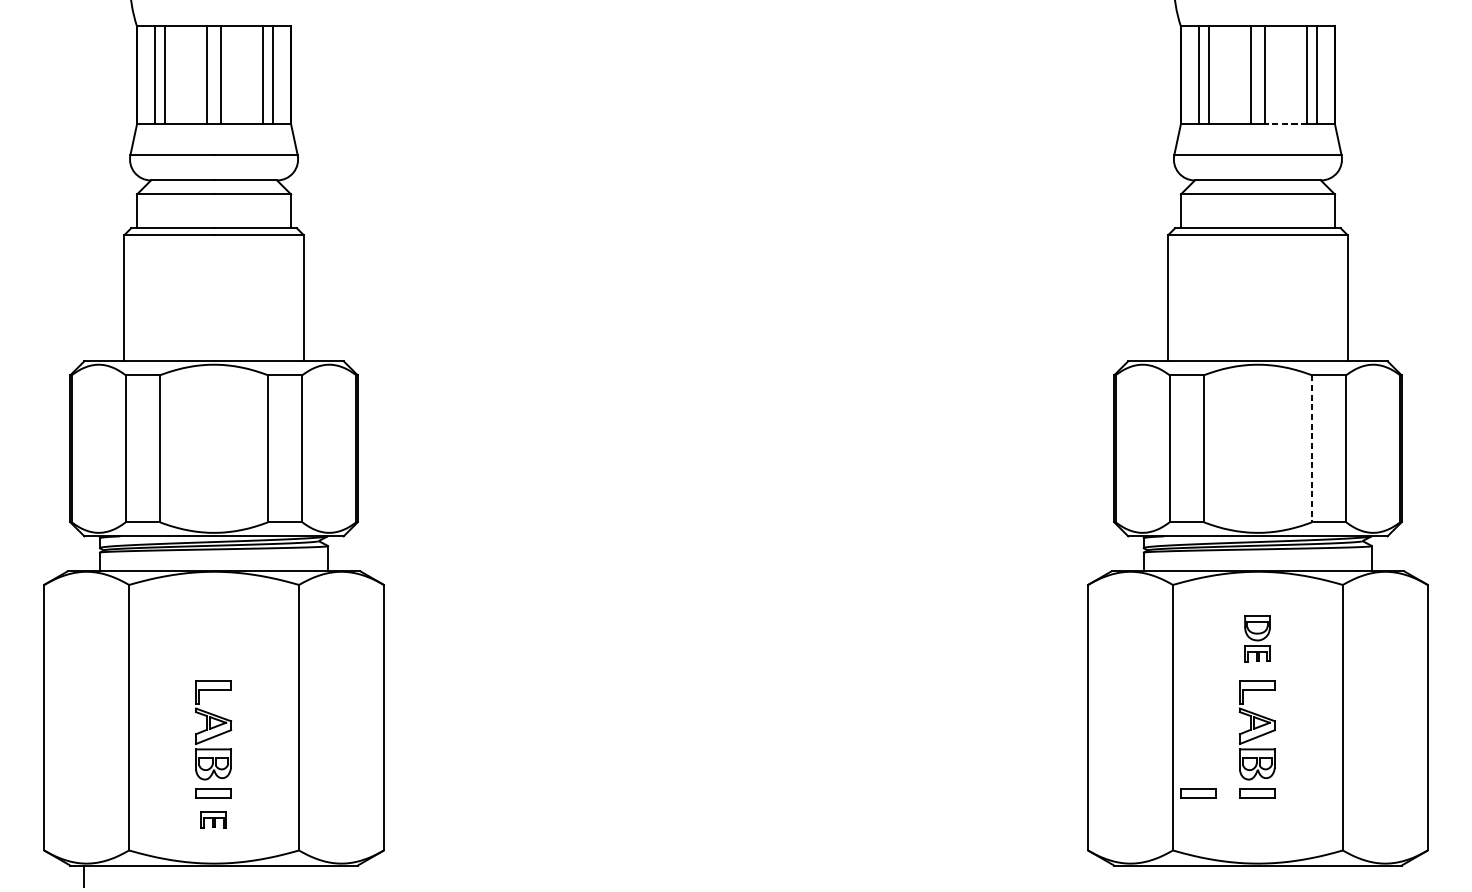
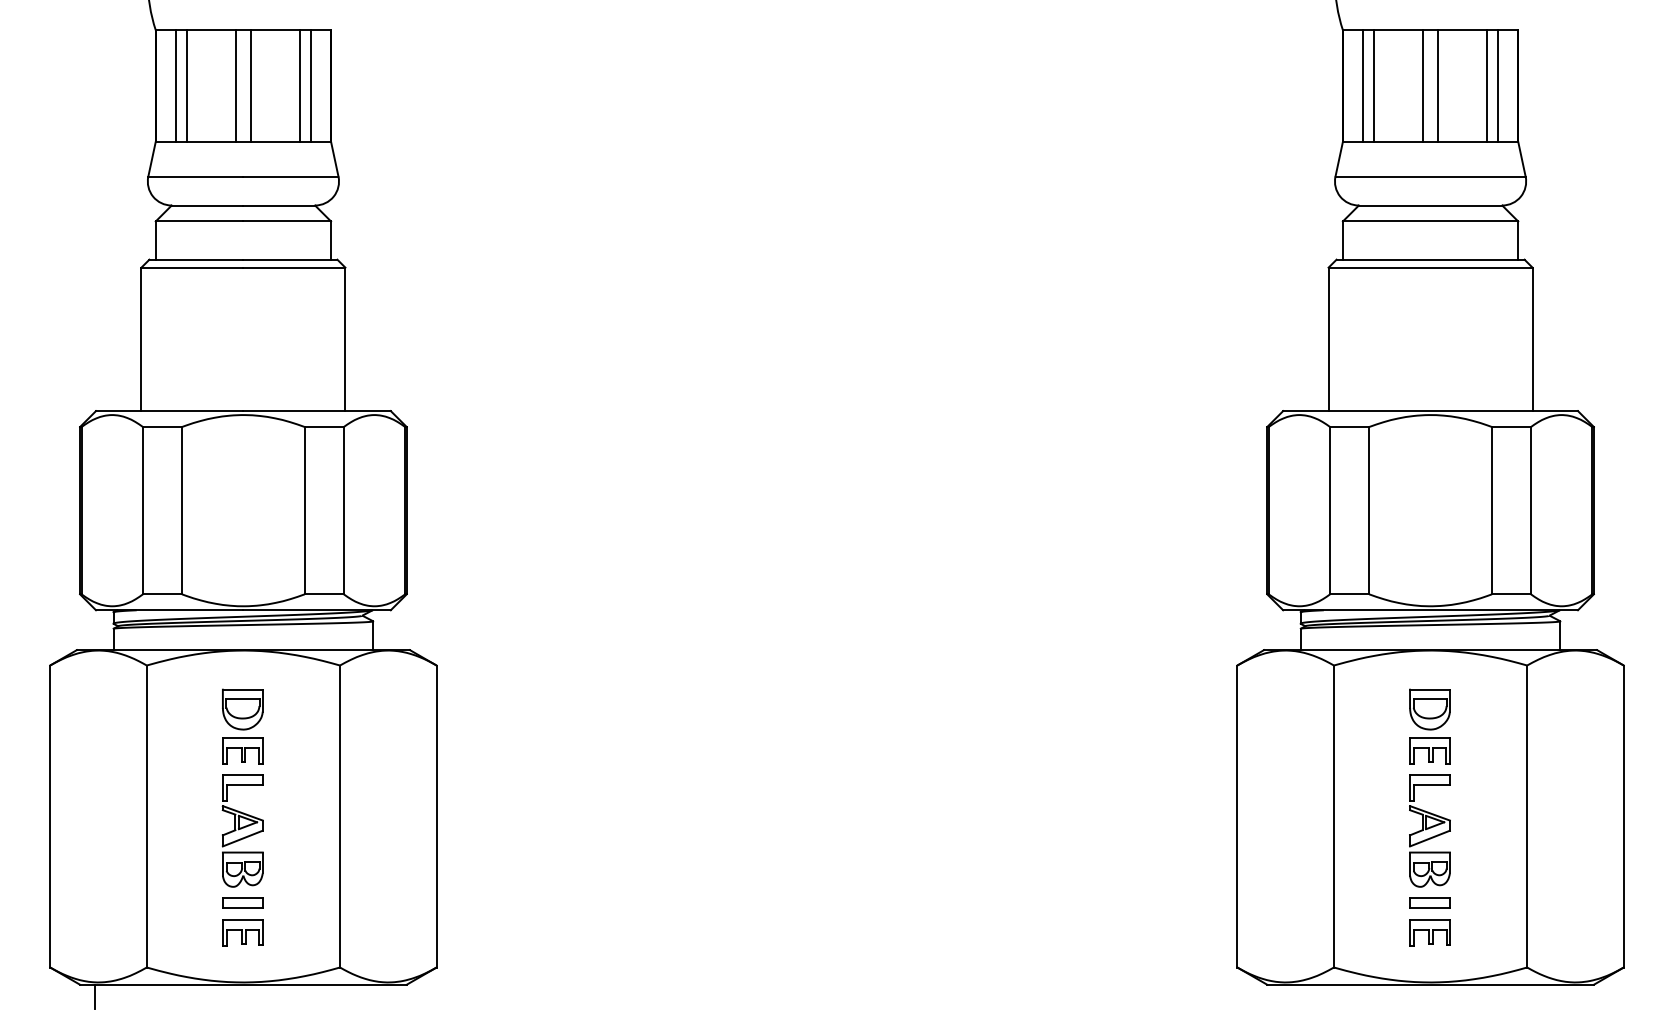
line: (1286, 124) -> (1462, 141), dashed -> solid
line: (1311, 448) -> (1491, 510), dashed -> solid
part: (213, 638) -> (242, 726), added
part: (1256, 638) -> (1429, 726), size x1.43
part: (1198, 793) -> (1362, 902), removed
part: (213, 819) -> (242, 932), size x1.43
part: (1256, 819) -> (1429, 932), added

